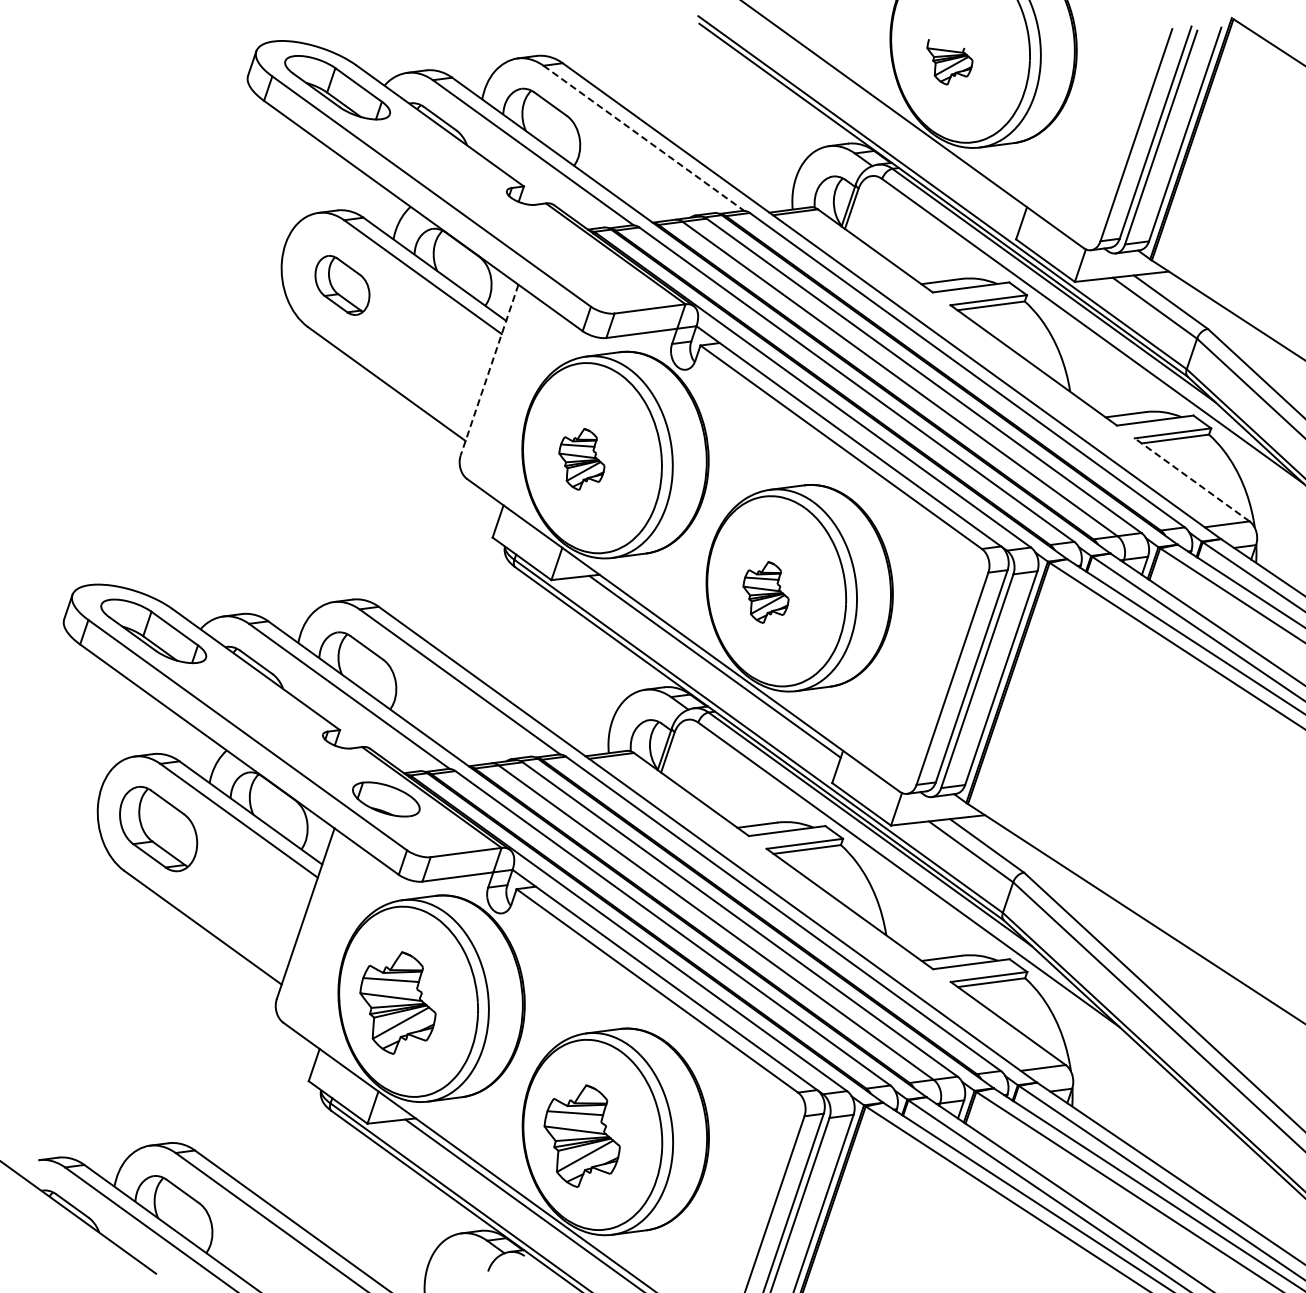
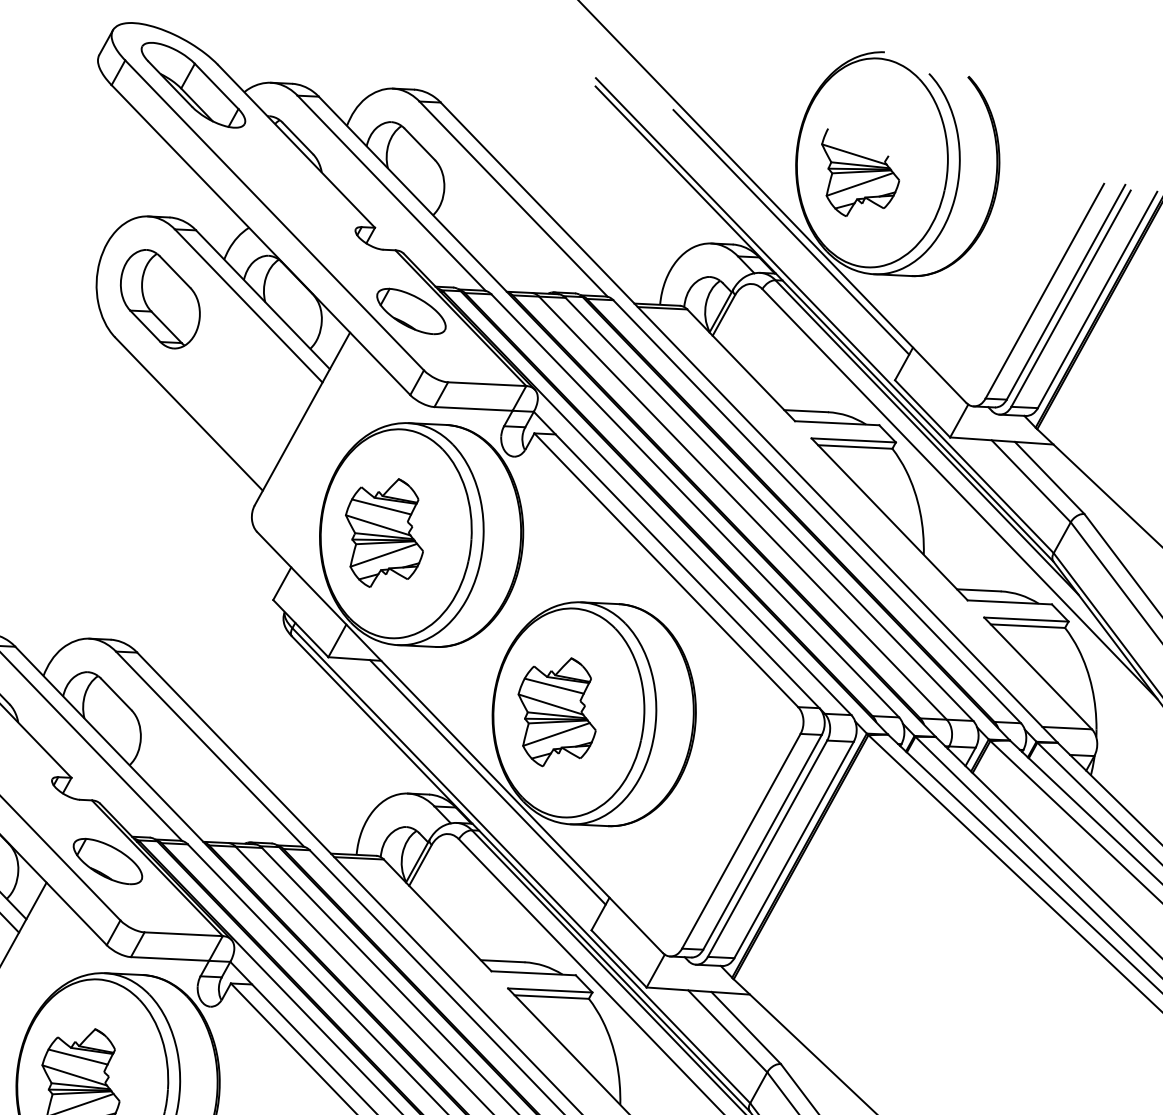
part: (949, 61) -> (857, 175), size x1.67
line: (898, 123) -> (790, 232), added
line: (643, 138) -> (513, 199), dashed -> solid
part: (570, 255) -> (411, 311), added
part: (342, 285) -> (160, 299), size x1.43
line: (489, 370) -> (302, 419), dashed -> solid
part: (581, 459) -> (384, 533), size x1.67
line: (1192, 479) -> (1038, 673), dashed -> solid
part: (765, 592) -> (556, 712), size x1.67

